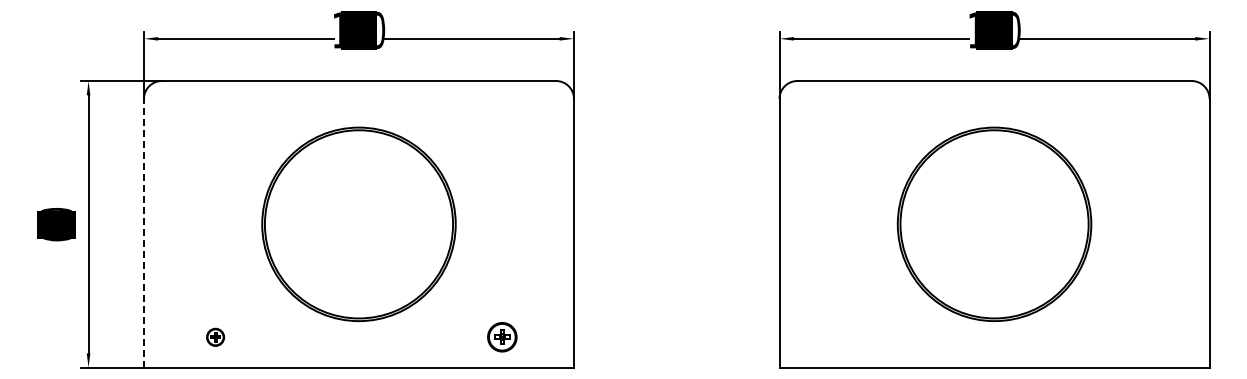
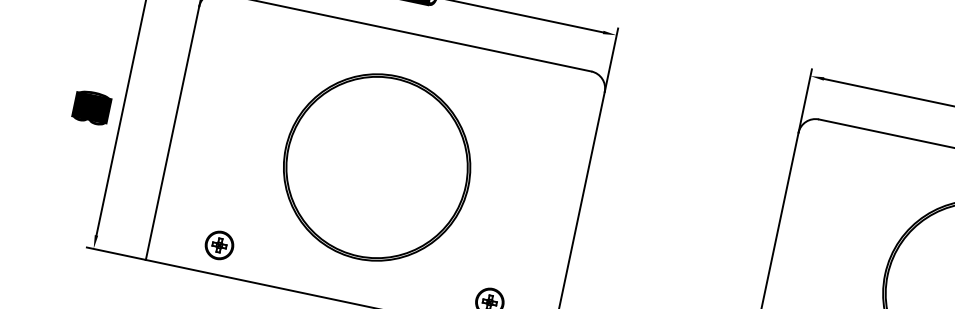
line: (143, 232) -> (172, 132), dashed -> solid
text: (56, 240) -> (88, 122), 60 -> 80
part: (215, 337) -> (219, 245), size x1.67

